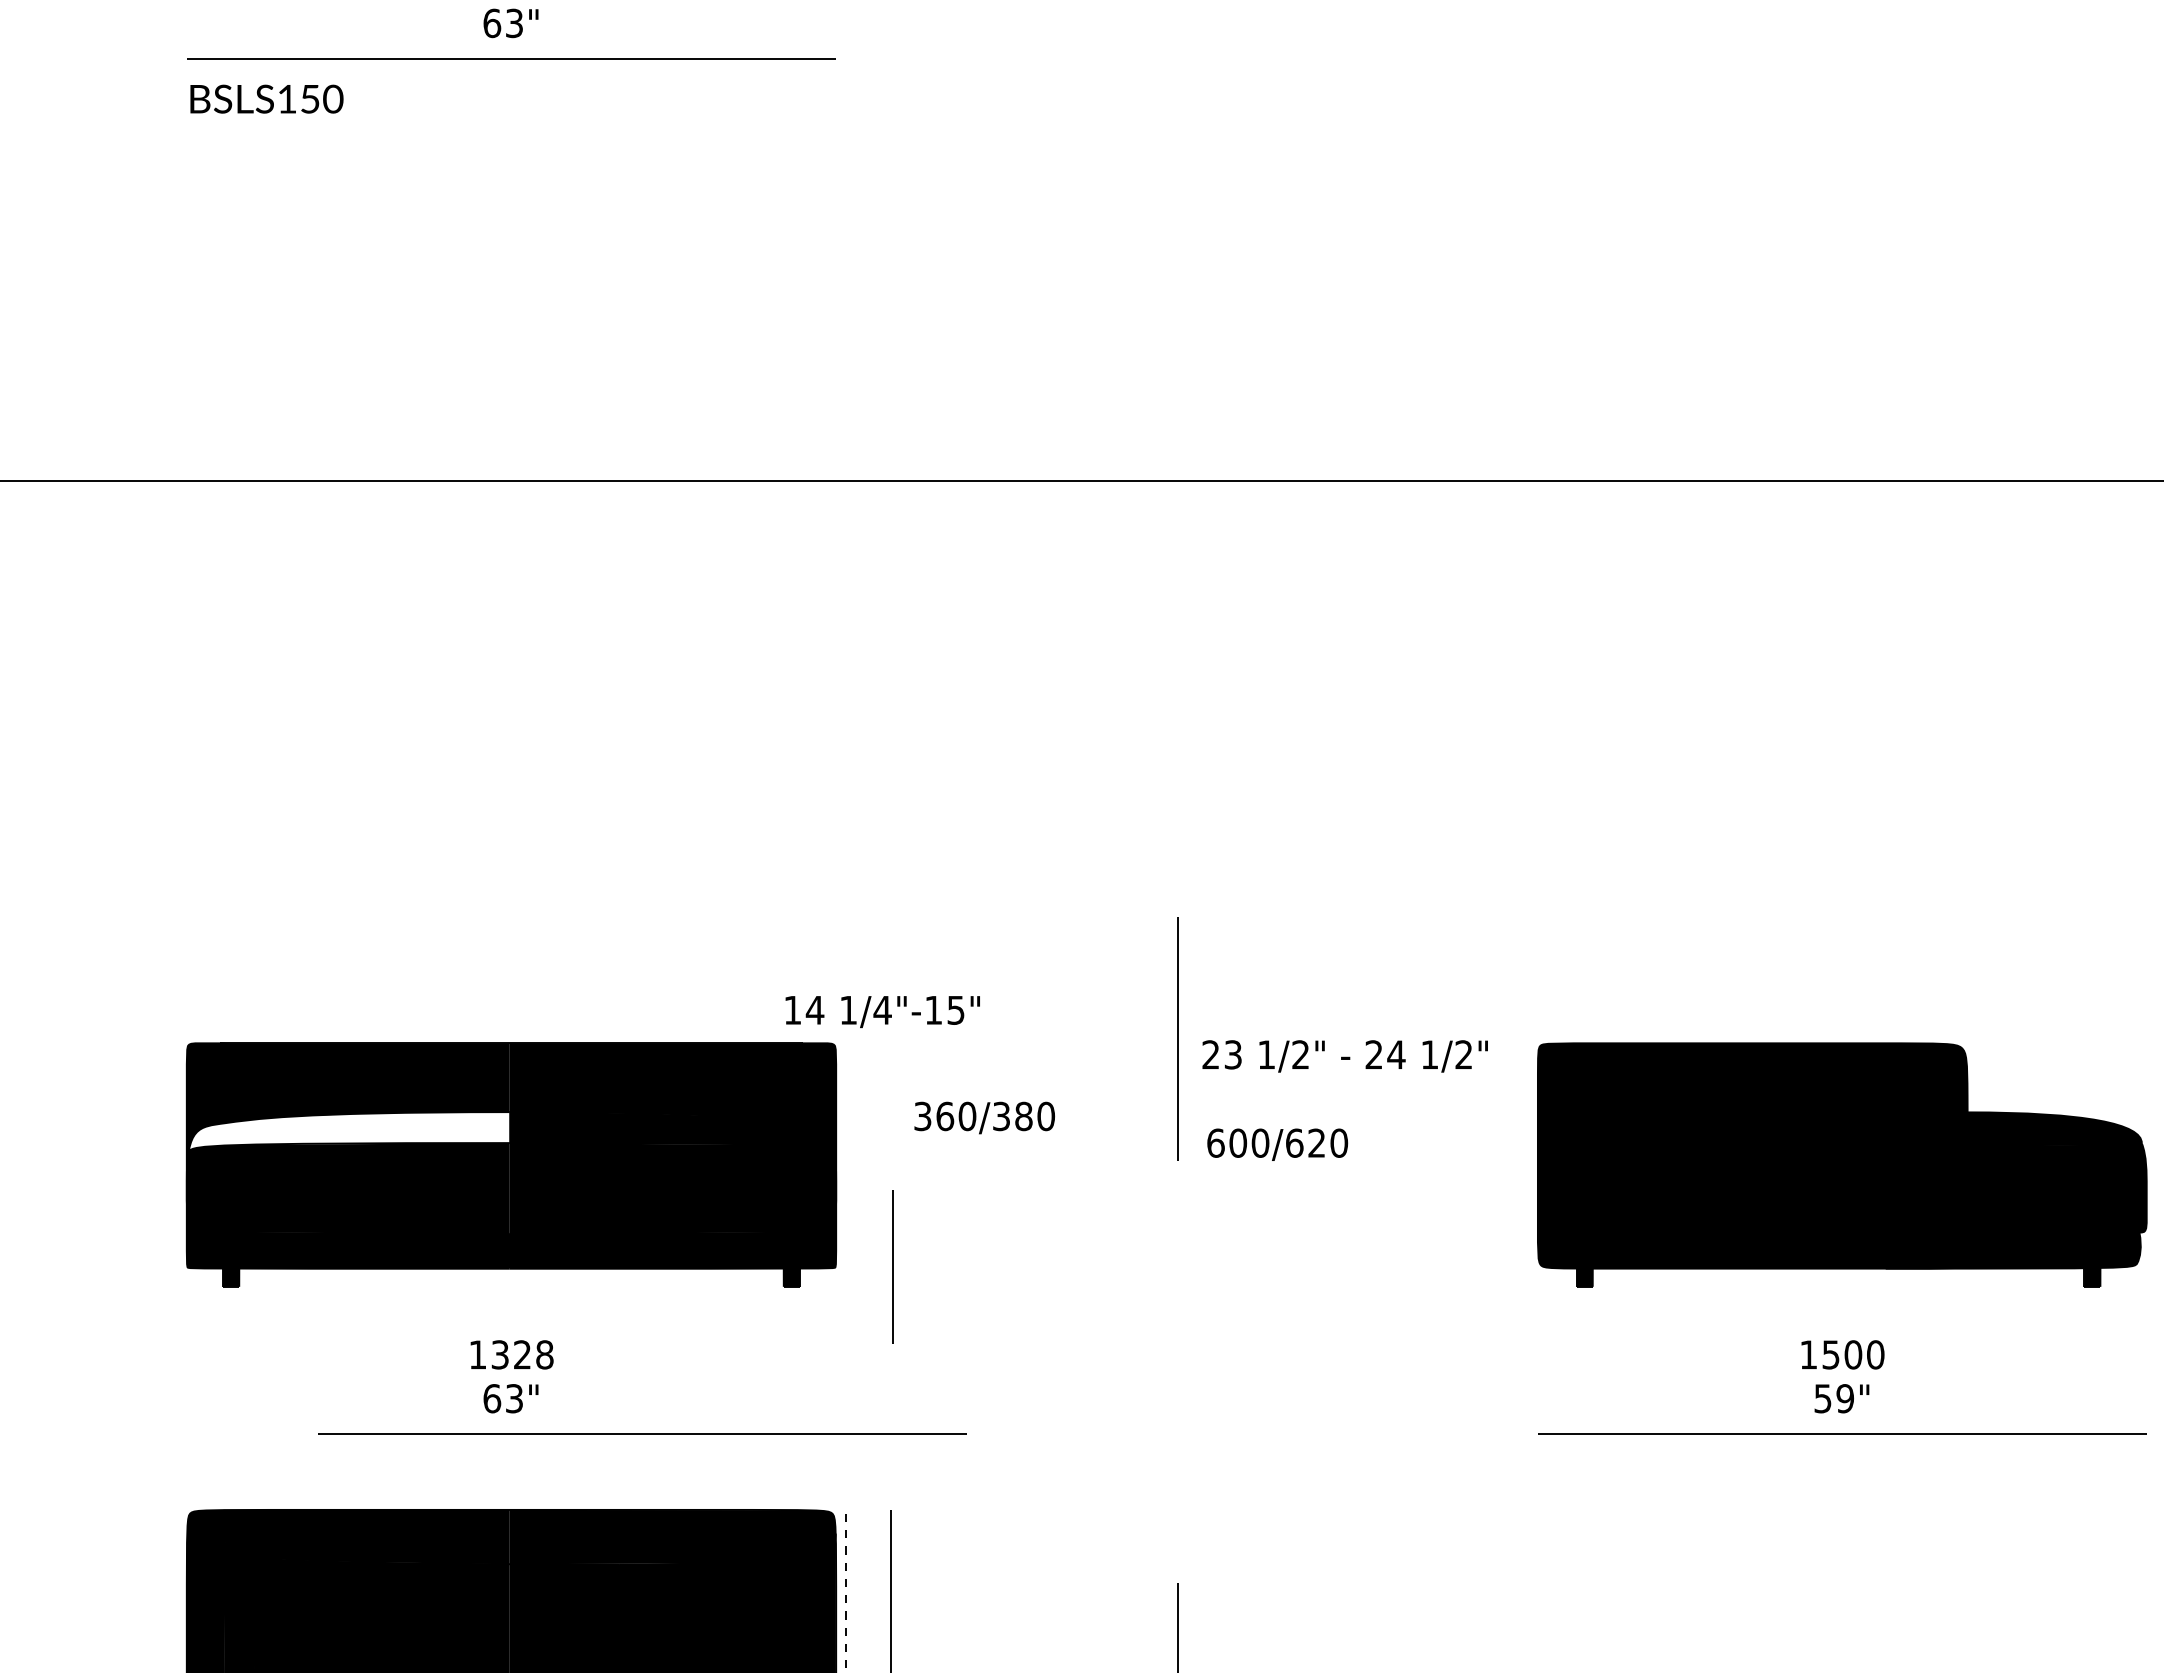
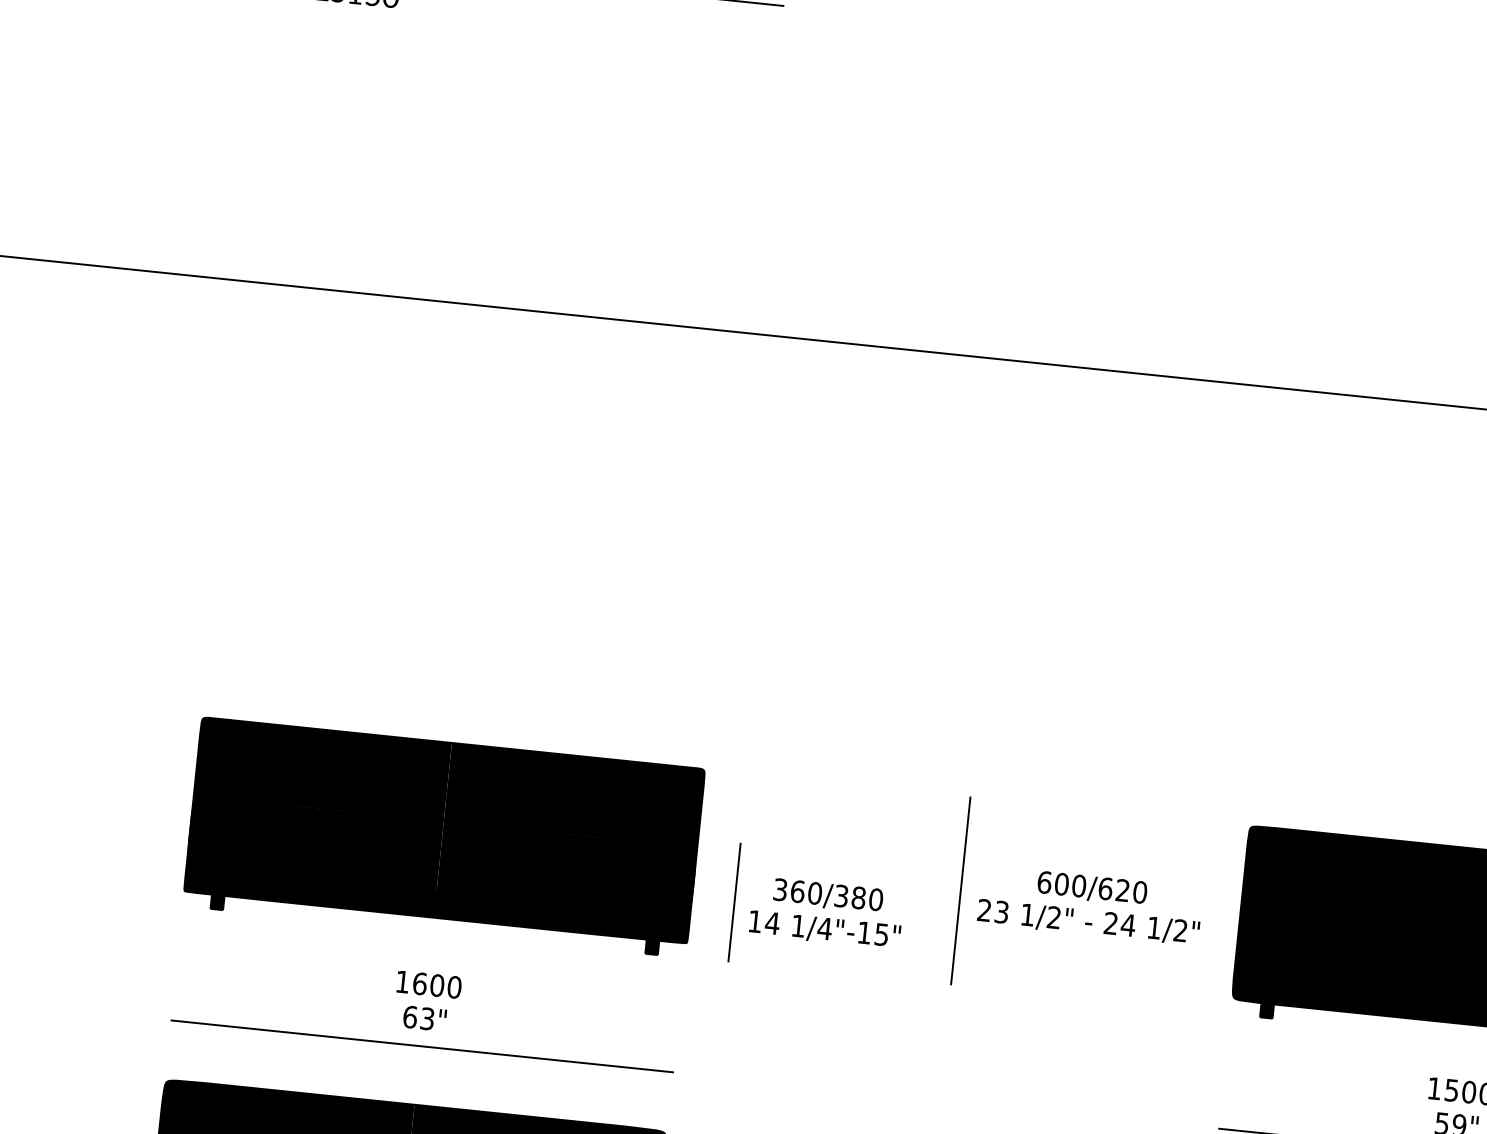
text: (882, 1012) -> (824, 930), moved
line: (1177, 1038) -> (960, 890), moved
text: (1344, 1056) -> (1087, 922), moved
text: (984, 1117) -> (828, 895), moved
fill: (348, 1131) -> (320, 798), added
text: (1277, 1144) -> (1092, 888), moved
line: (892, 1266) -> (734, 902), moved
text: (522, 1354) -> (437, 985), 1328 -> 1600
line: (642, 1433) -> (422, 1045), moved

